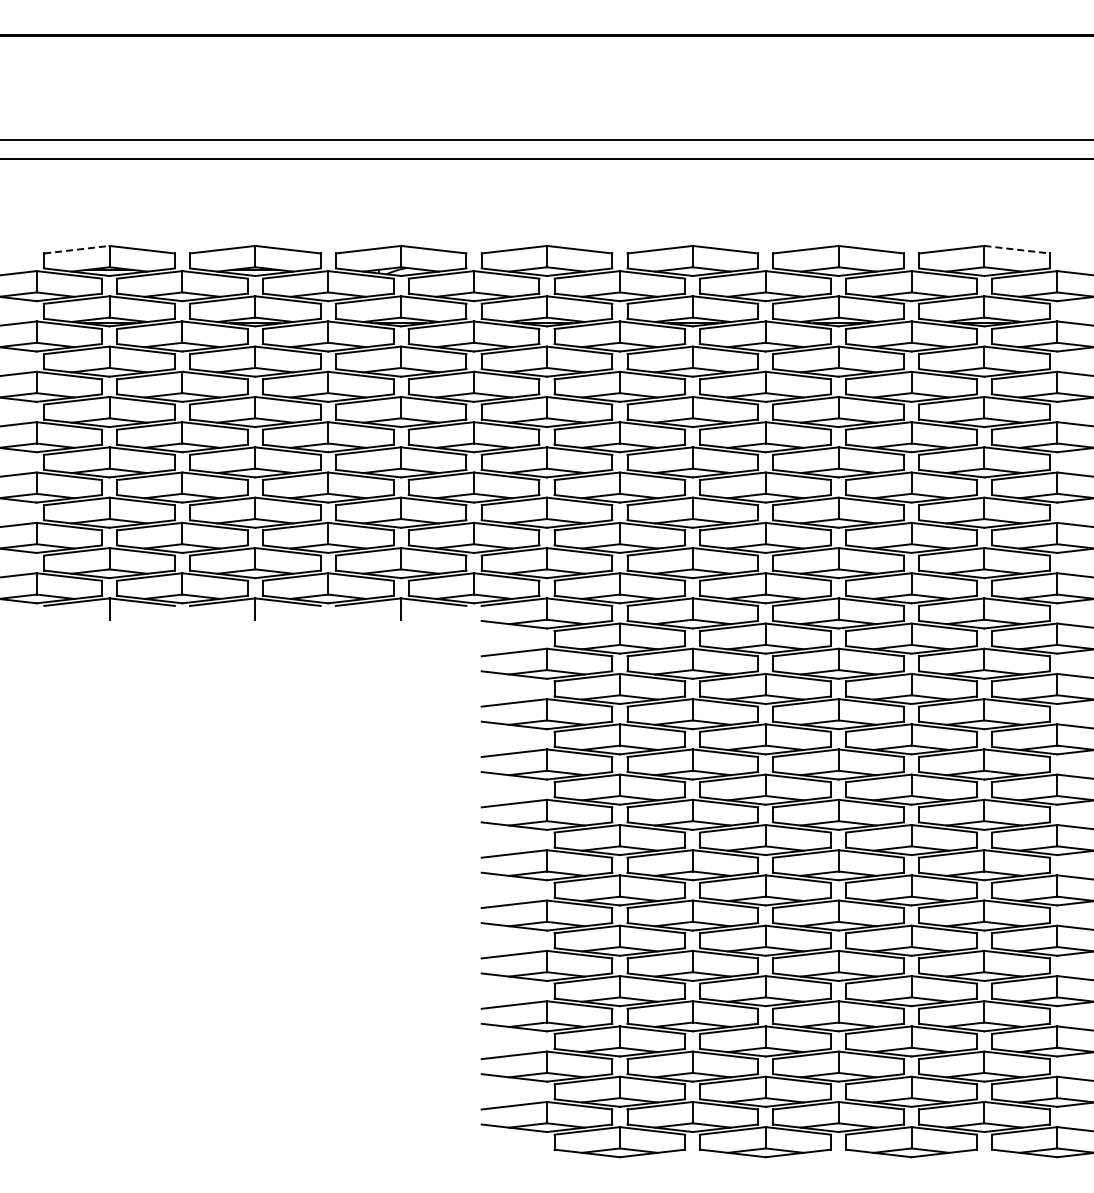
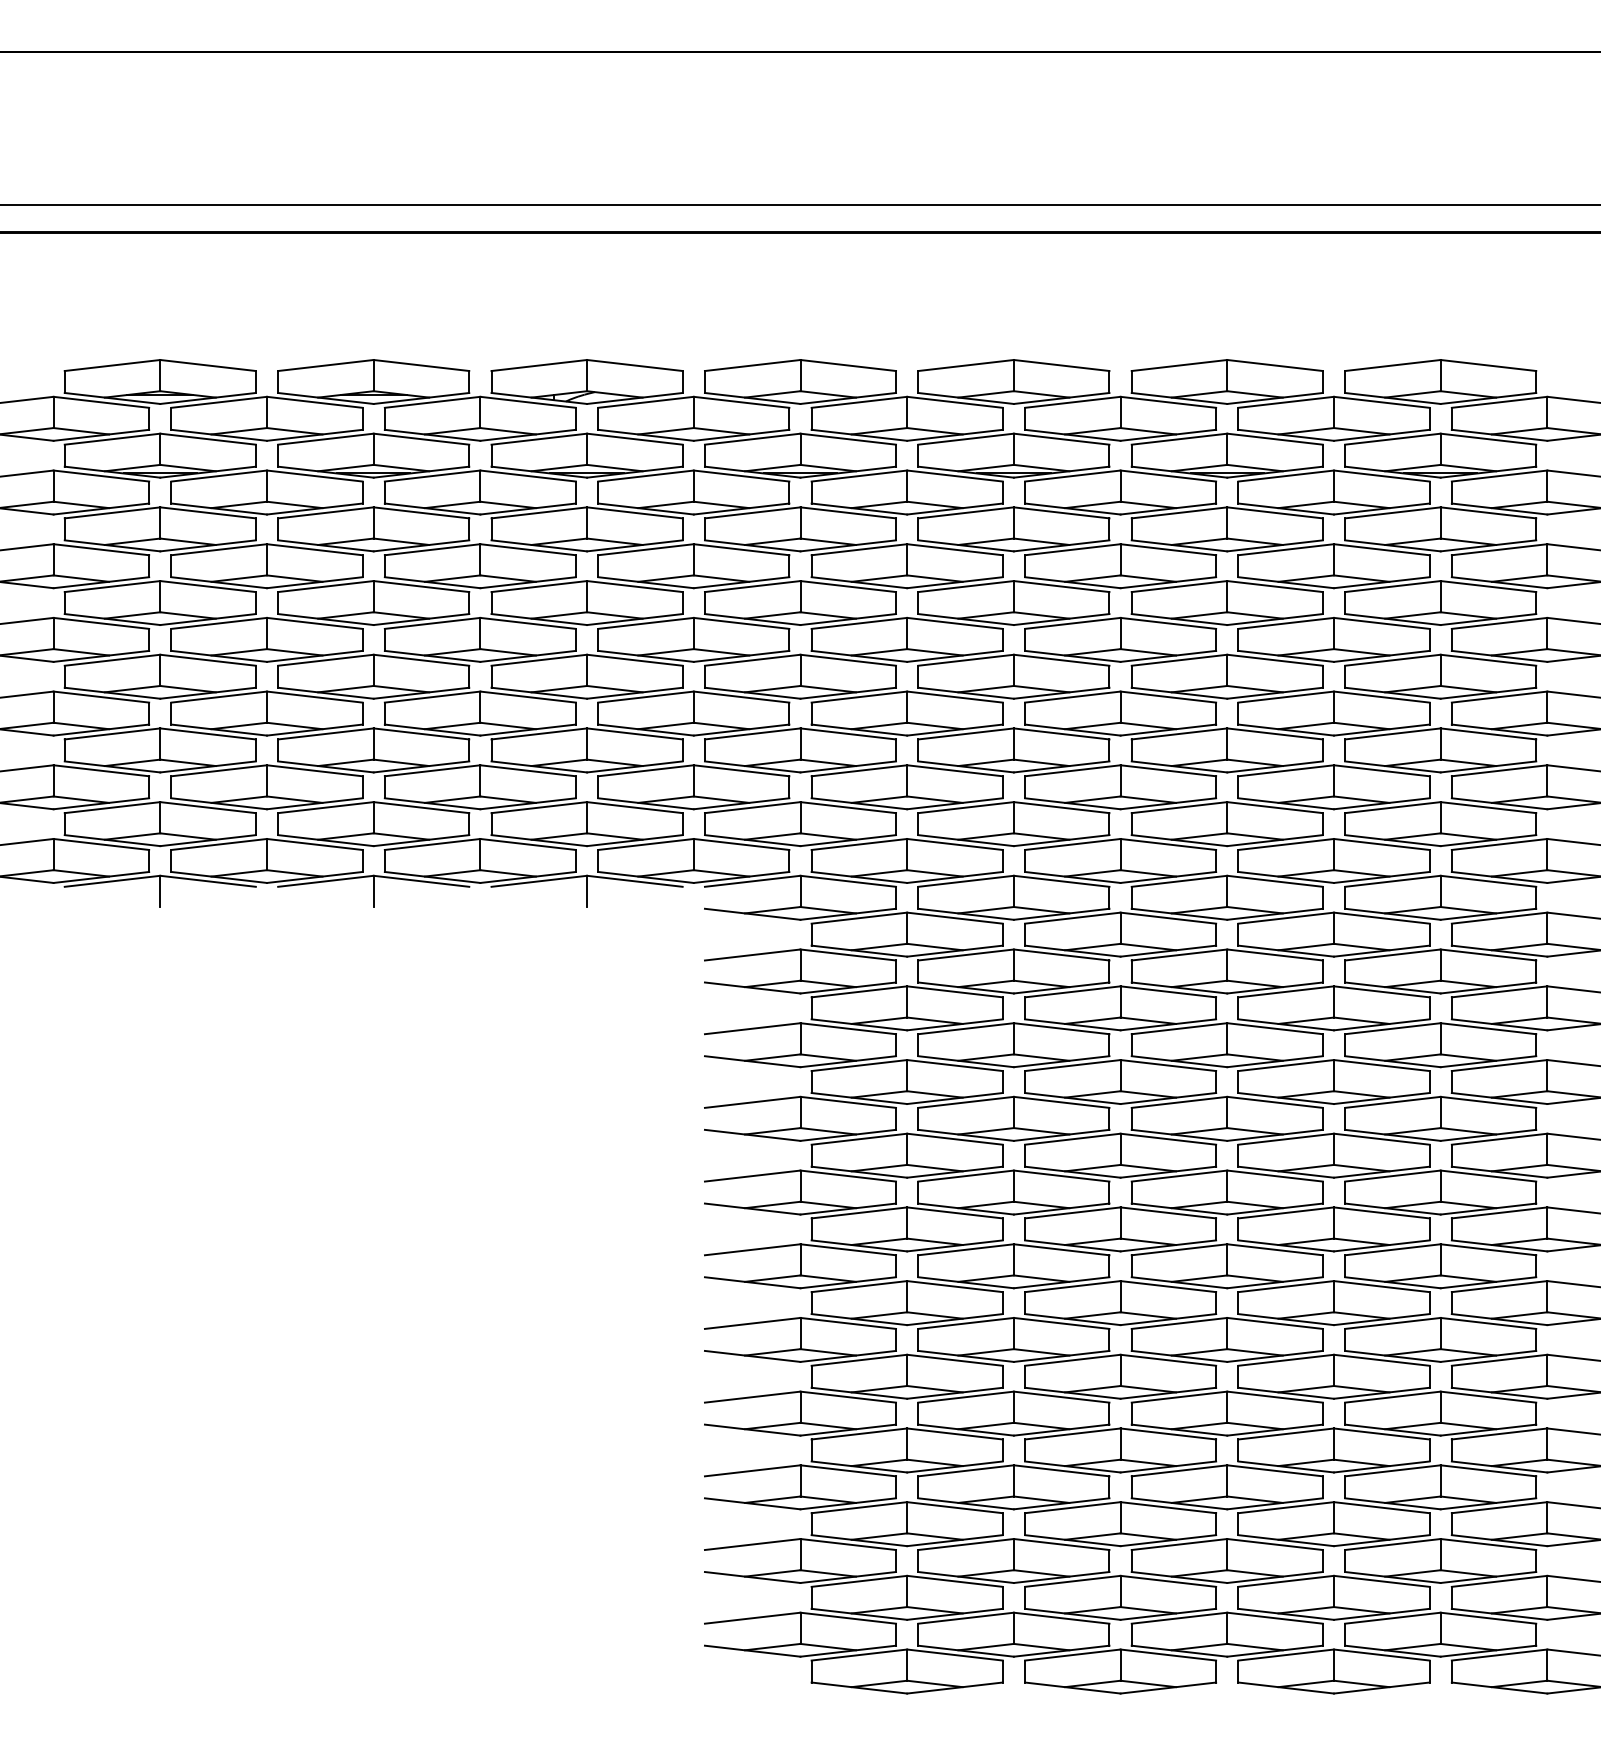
line: (76, 249) -> (111, 365), dashed -> solid
line: (1017, 249) -> (1489, 365), dashed -> solid

